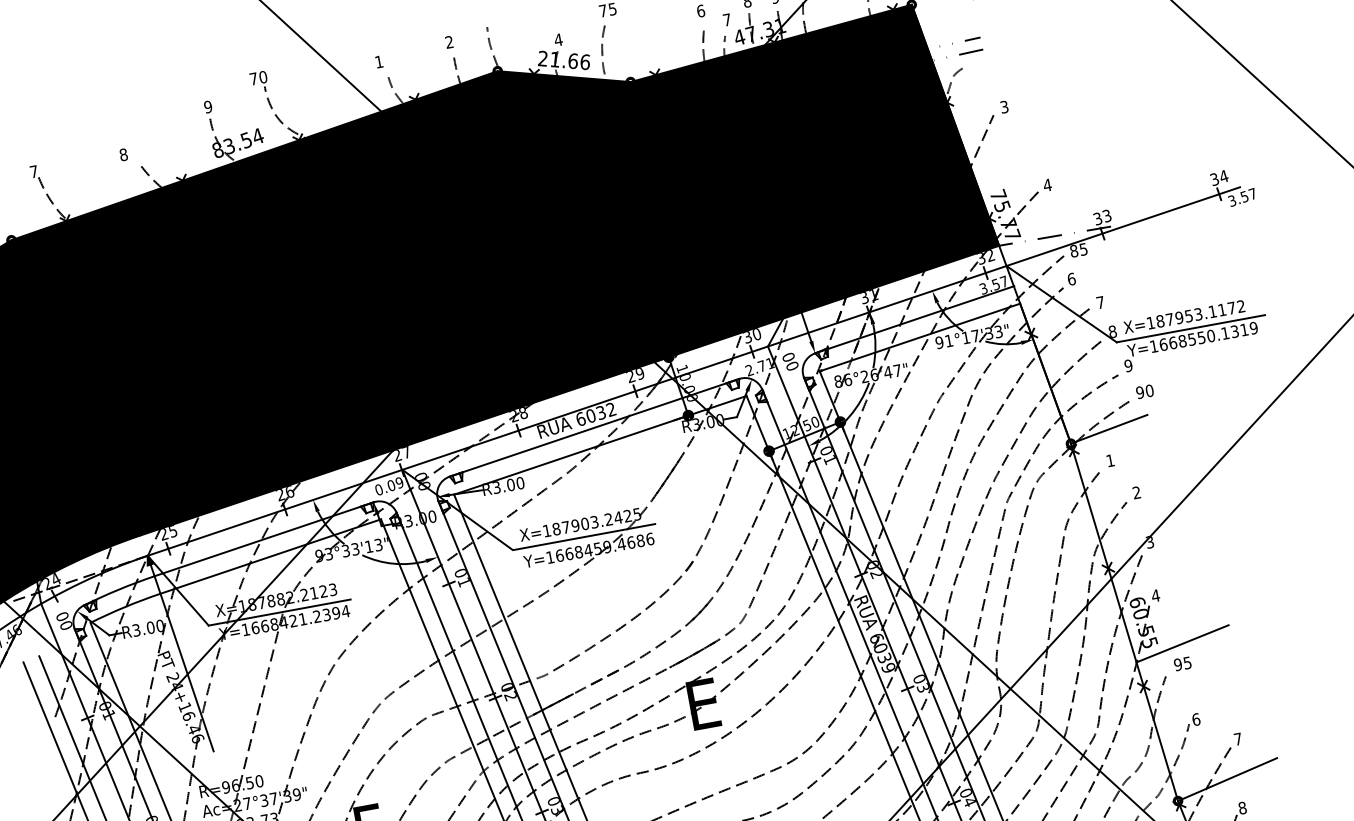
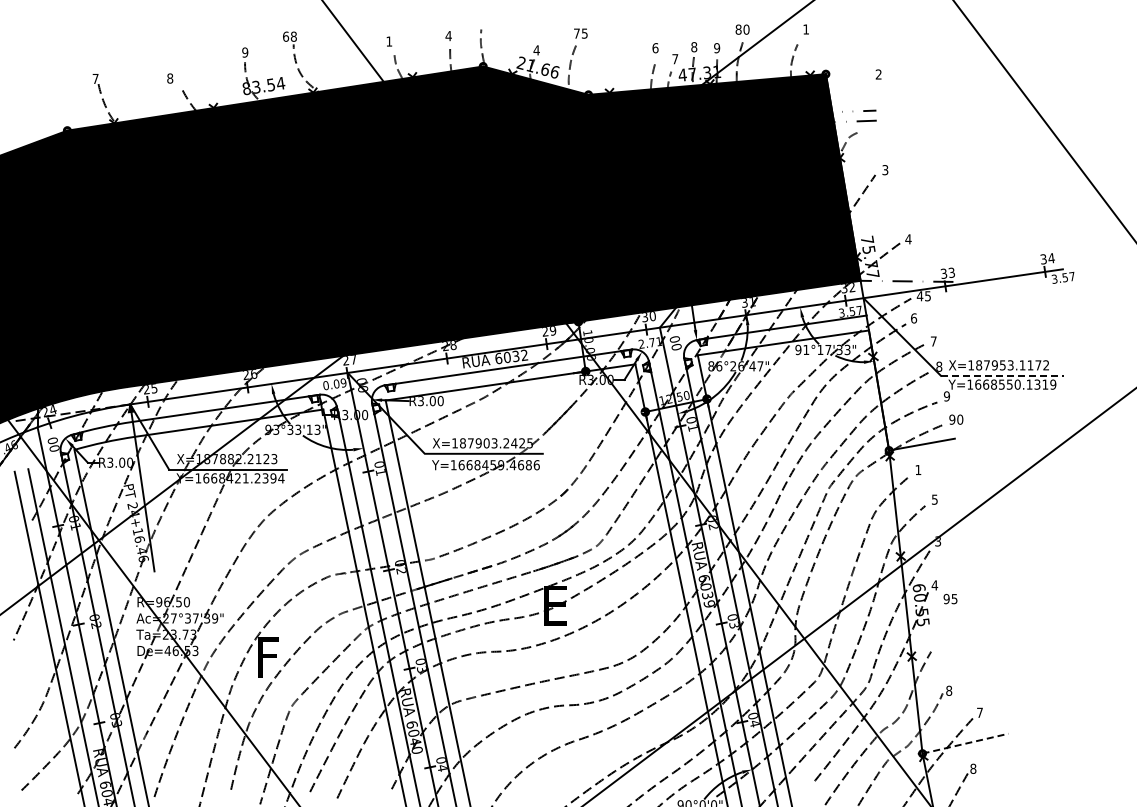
text: (449, 42) -> (448, 36), 2 -> 4
text: (257, 77) -> (289, 36), 70 -> 68
text: (1073, 251) -> (919, 296), 85 -> 45
line: (1190, 328) -> (1002, 375), solid -> dashed
text: (1136, 492) -> (934, 499), 2 -> 5
line: (1182, 643) -> (949, 627), removed
text: (1182, 664) -> (950, 599), moved
text: (1196, 719) -> (949, 690), 6 -> 8
line: (1227, 779) -> (965, 743), solid -> dashed

